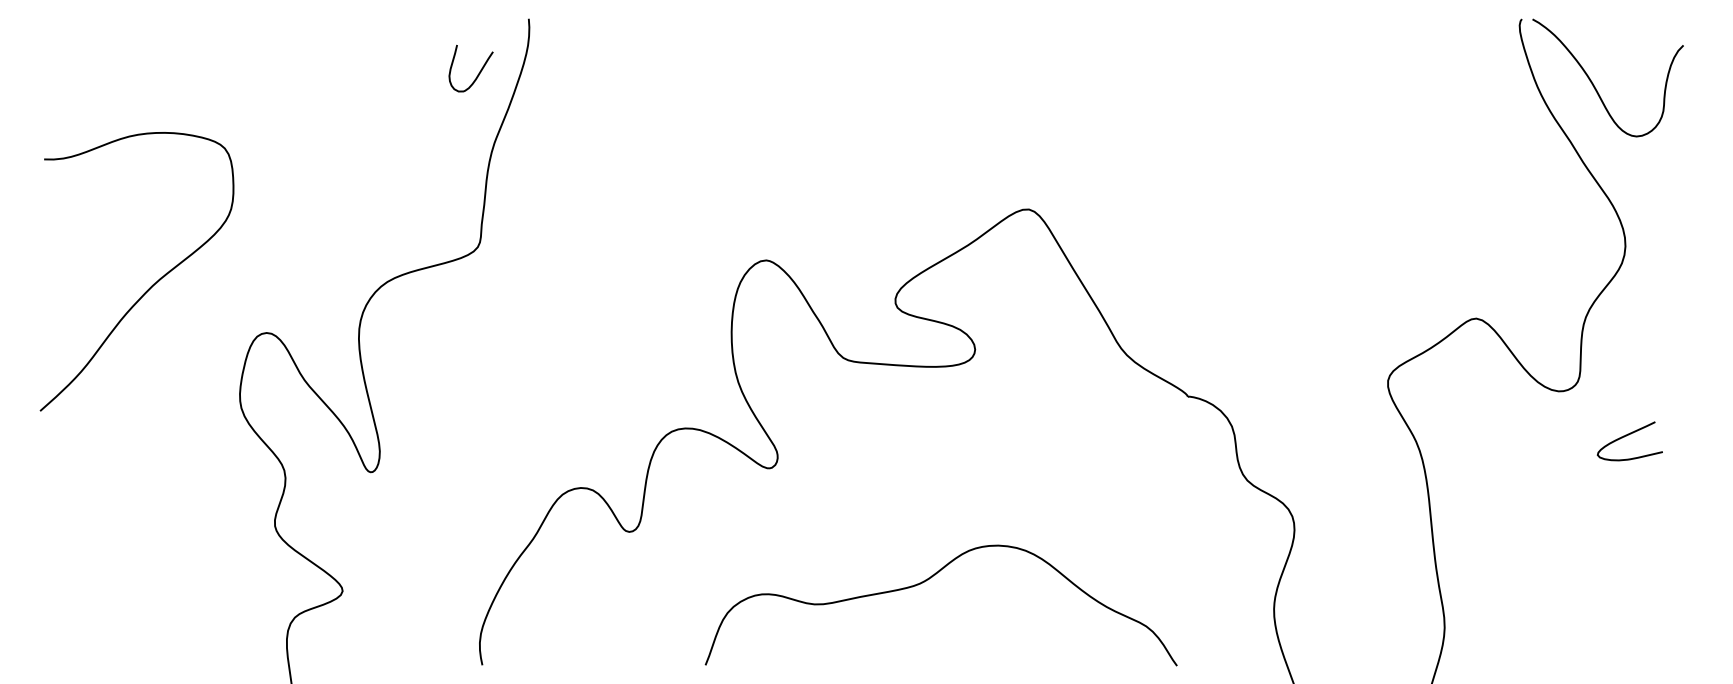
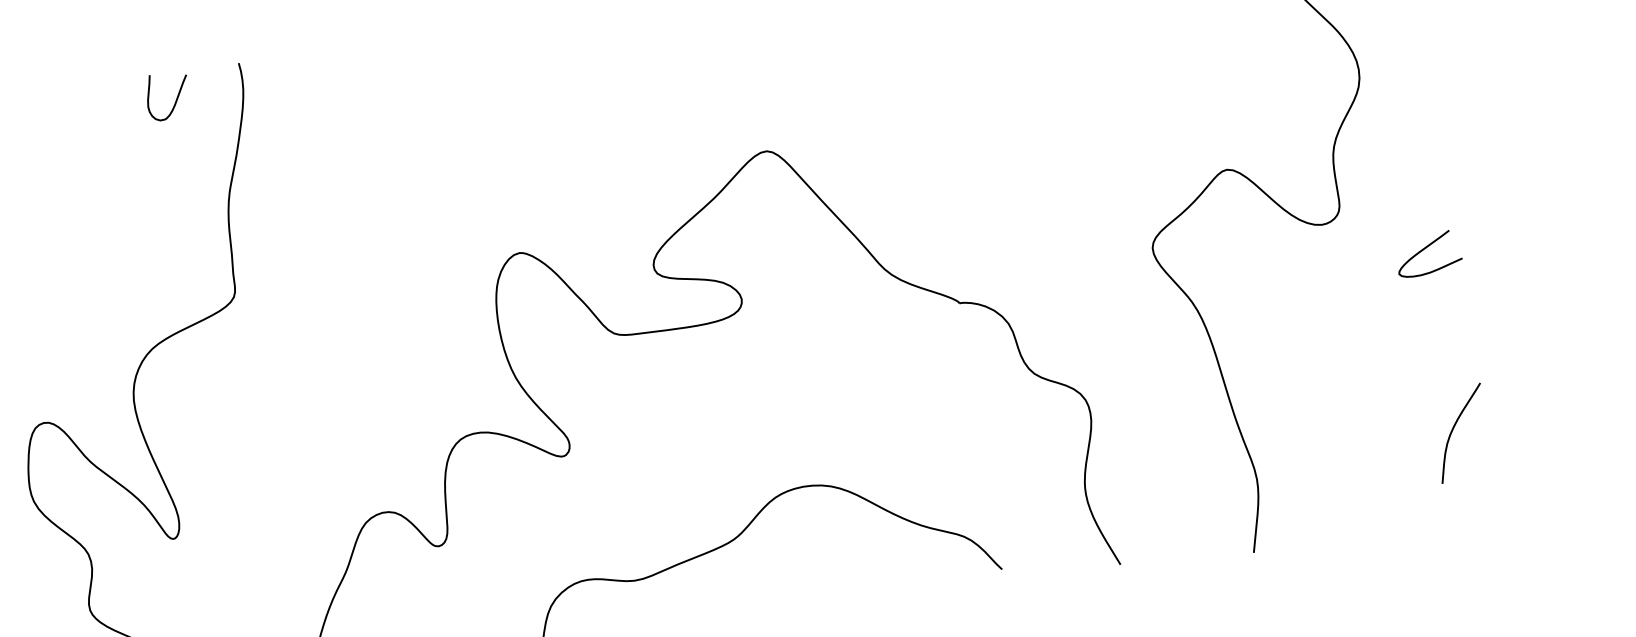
curve: (477, 74) -> (175, 100), moved
curve: (1626, 436) -> (1423, 250), moved
curve: (1647, 618) -> (1453, 429), added

